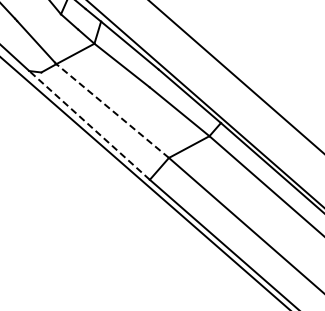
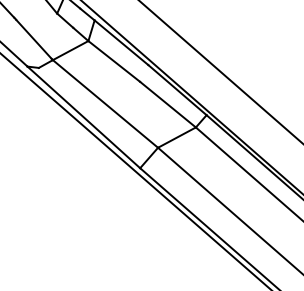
line: (112, 110) -> (105, 103), dashed -> solid
line: (89, 125) -> (83, 117), dashed -> solid

